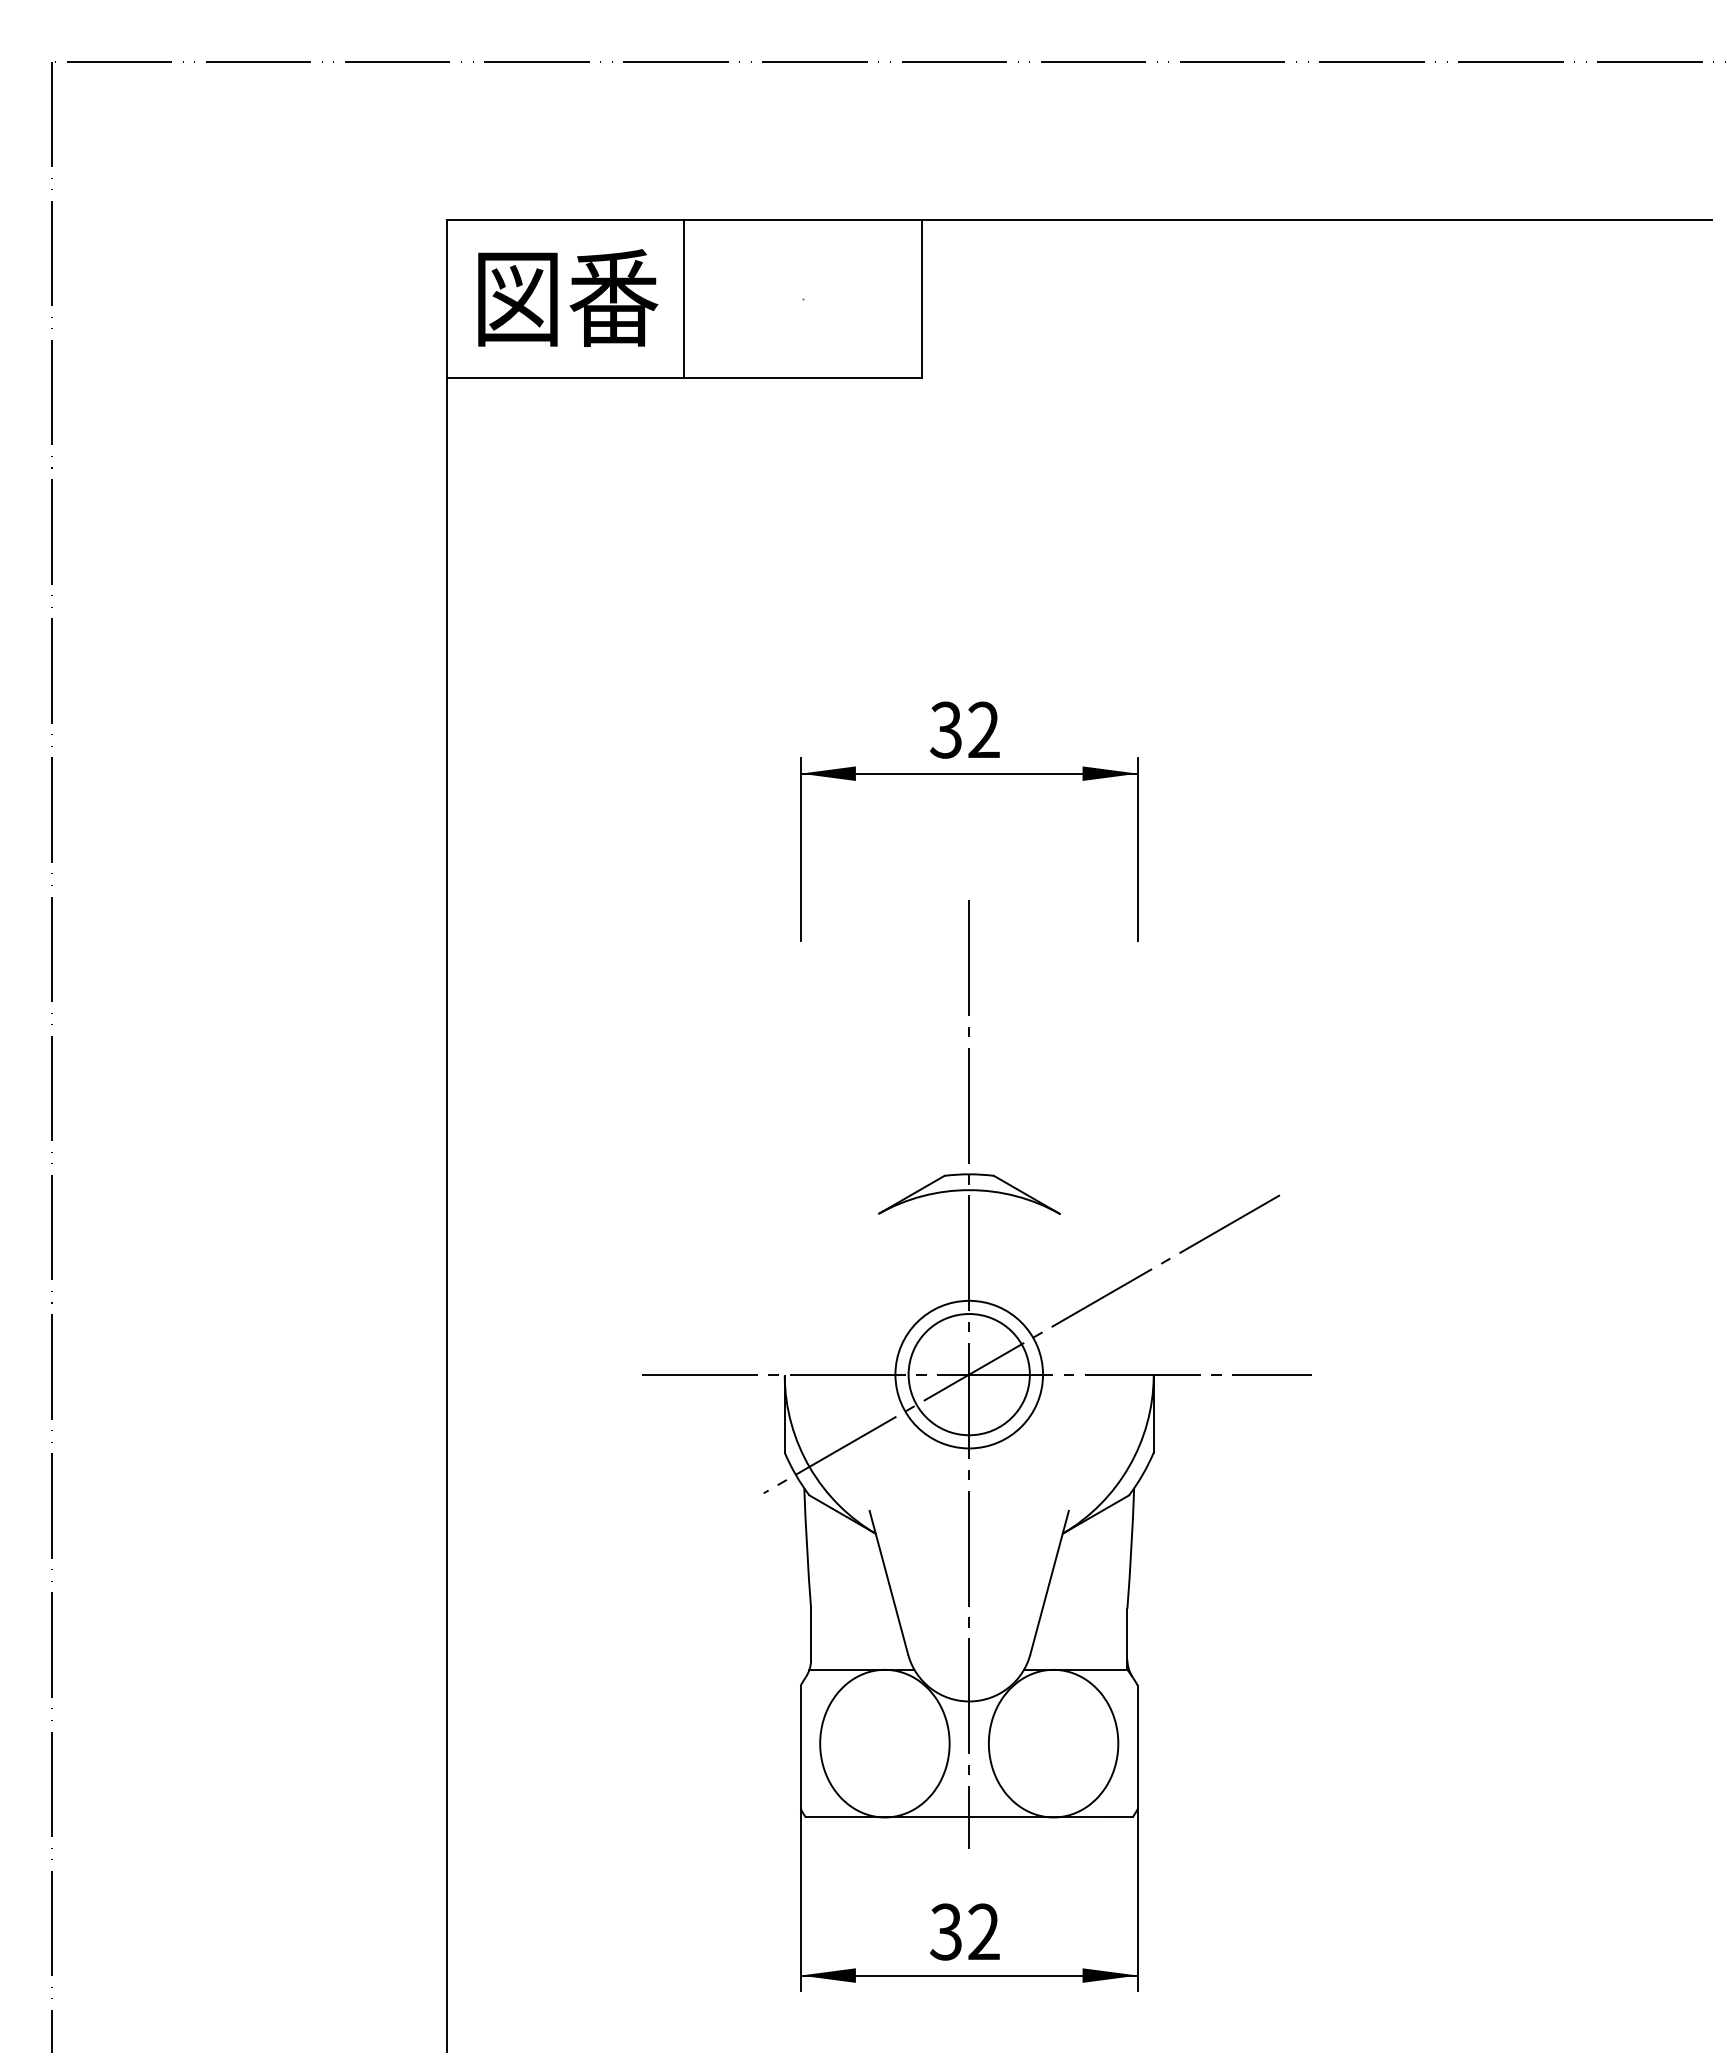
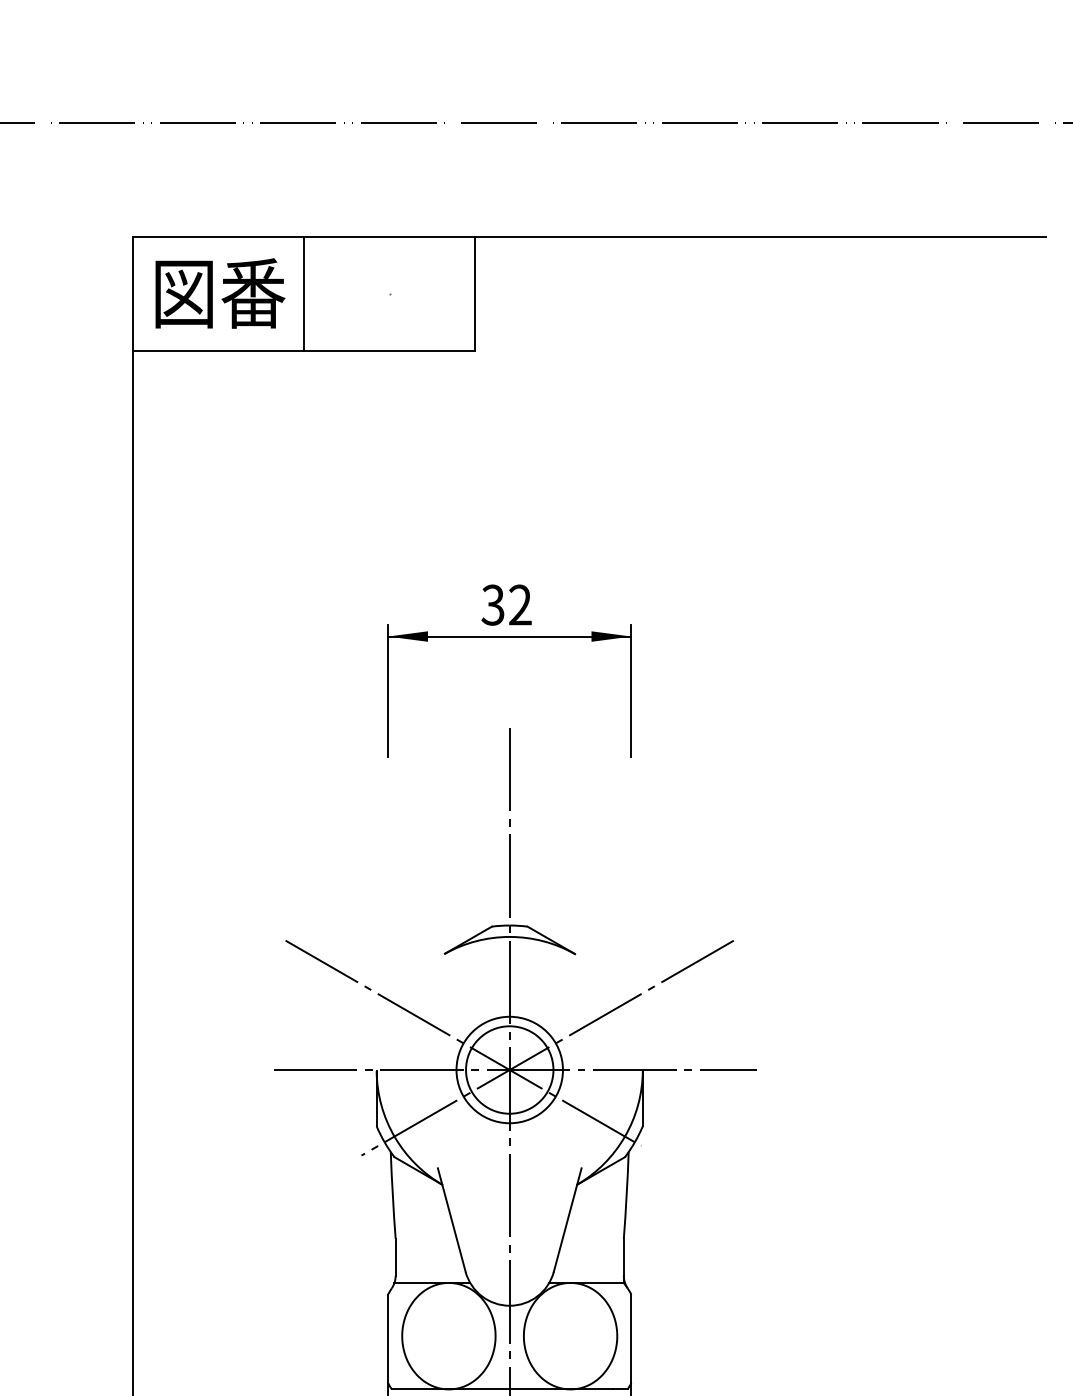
line: (904, 1337) -> (463, 1043), added

